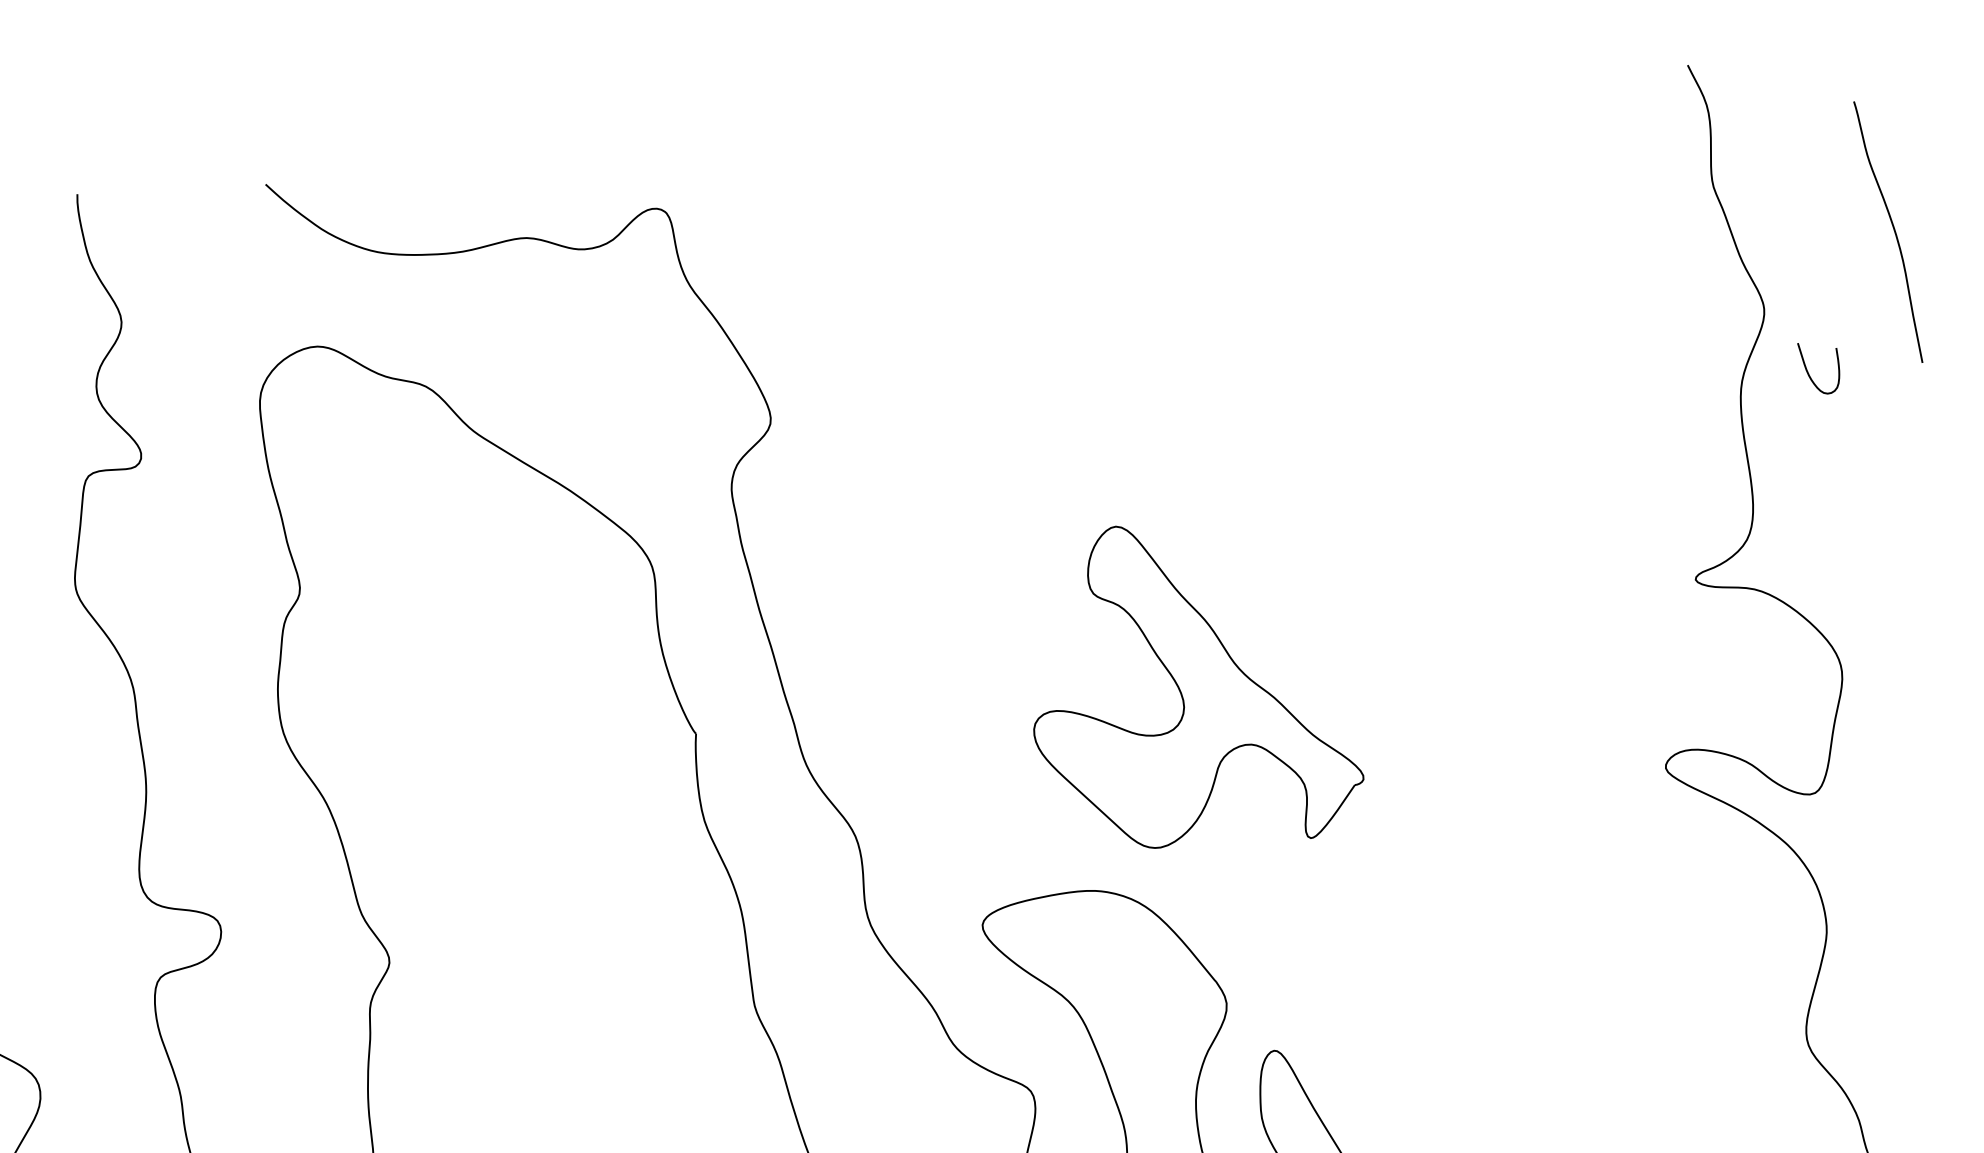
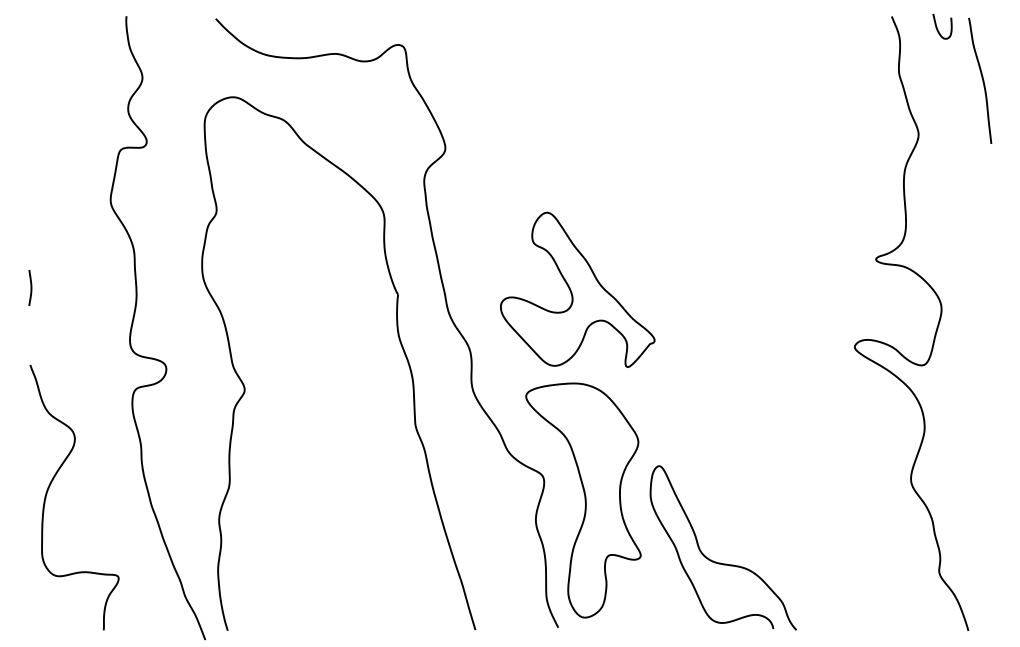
curve: (1893, 230) -> (982, 80), moved
curve: (1808, 368) -> (937, 26), moved
part: (1192, 683) -> (577, 289), moved

